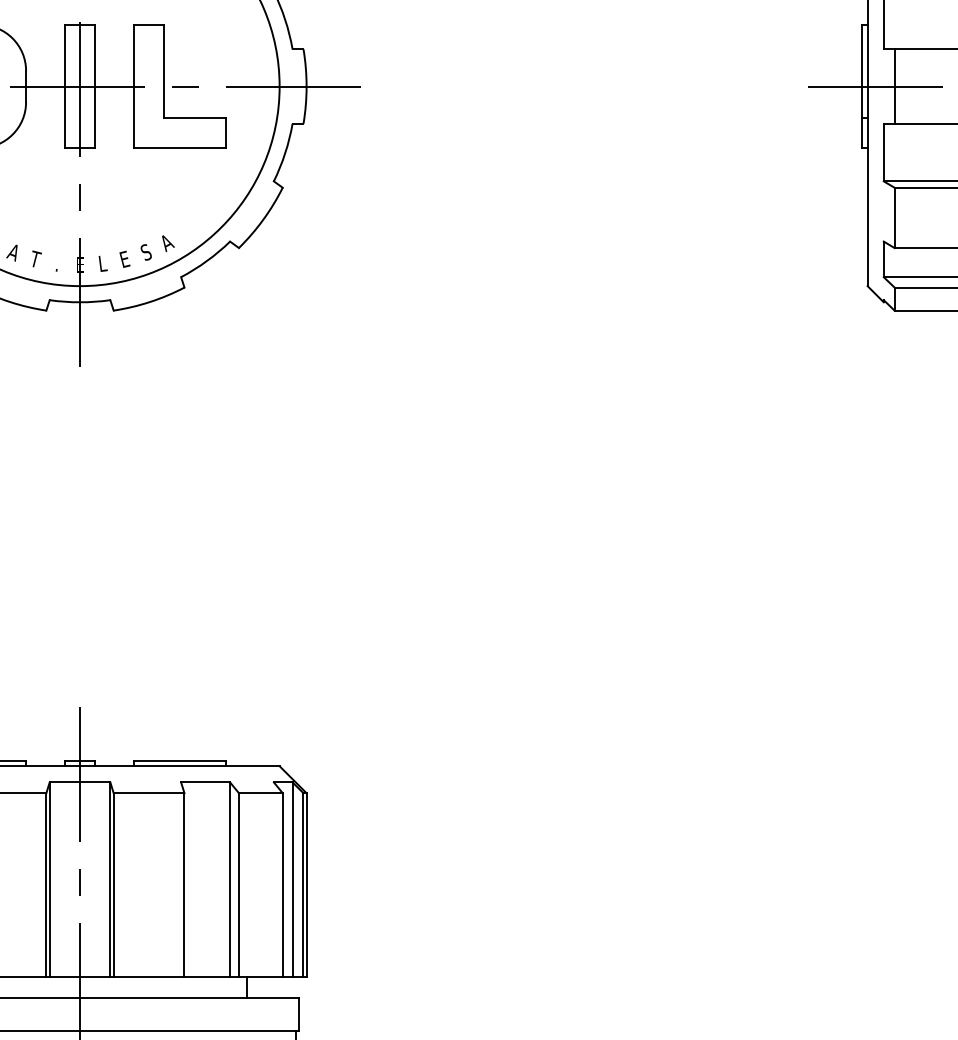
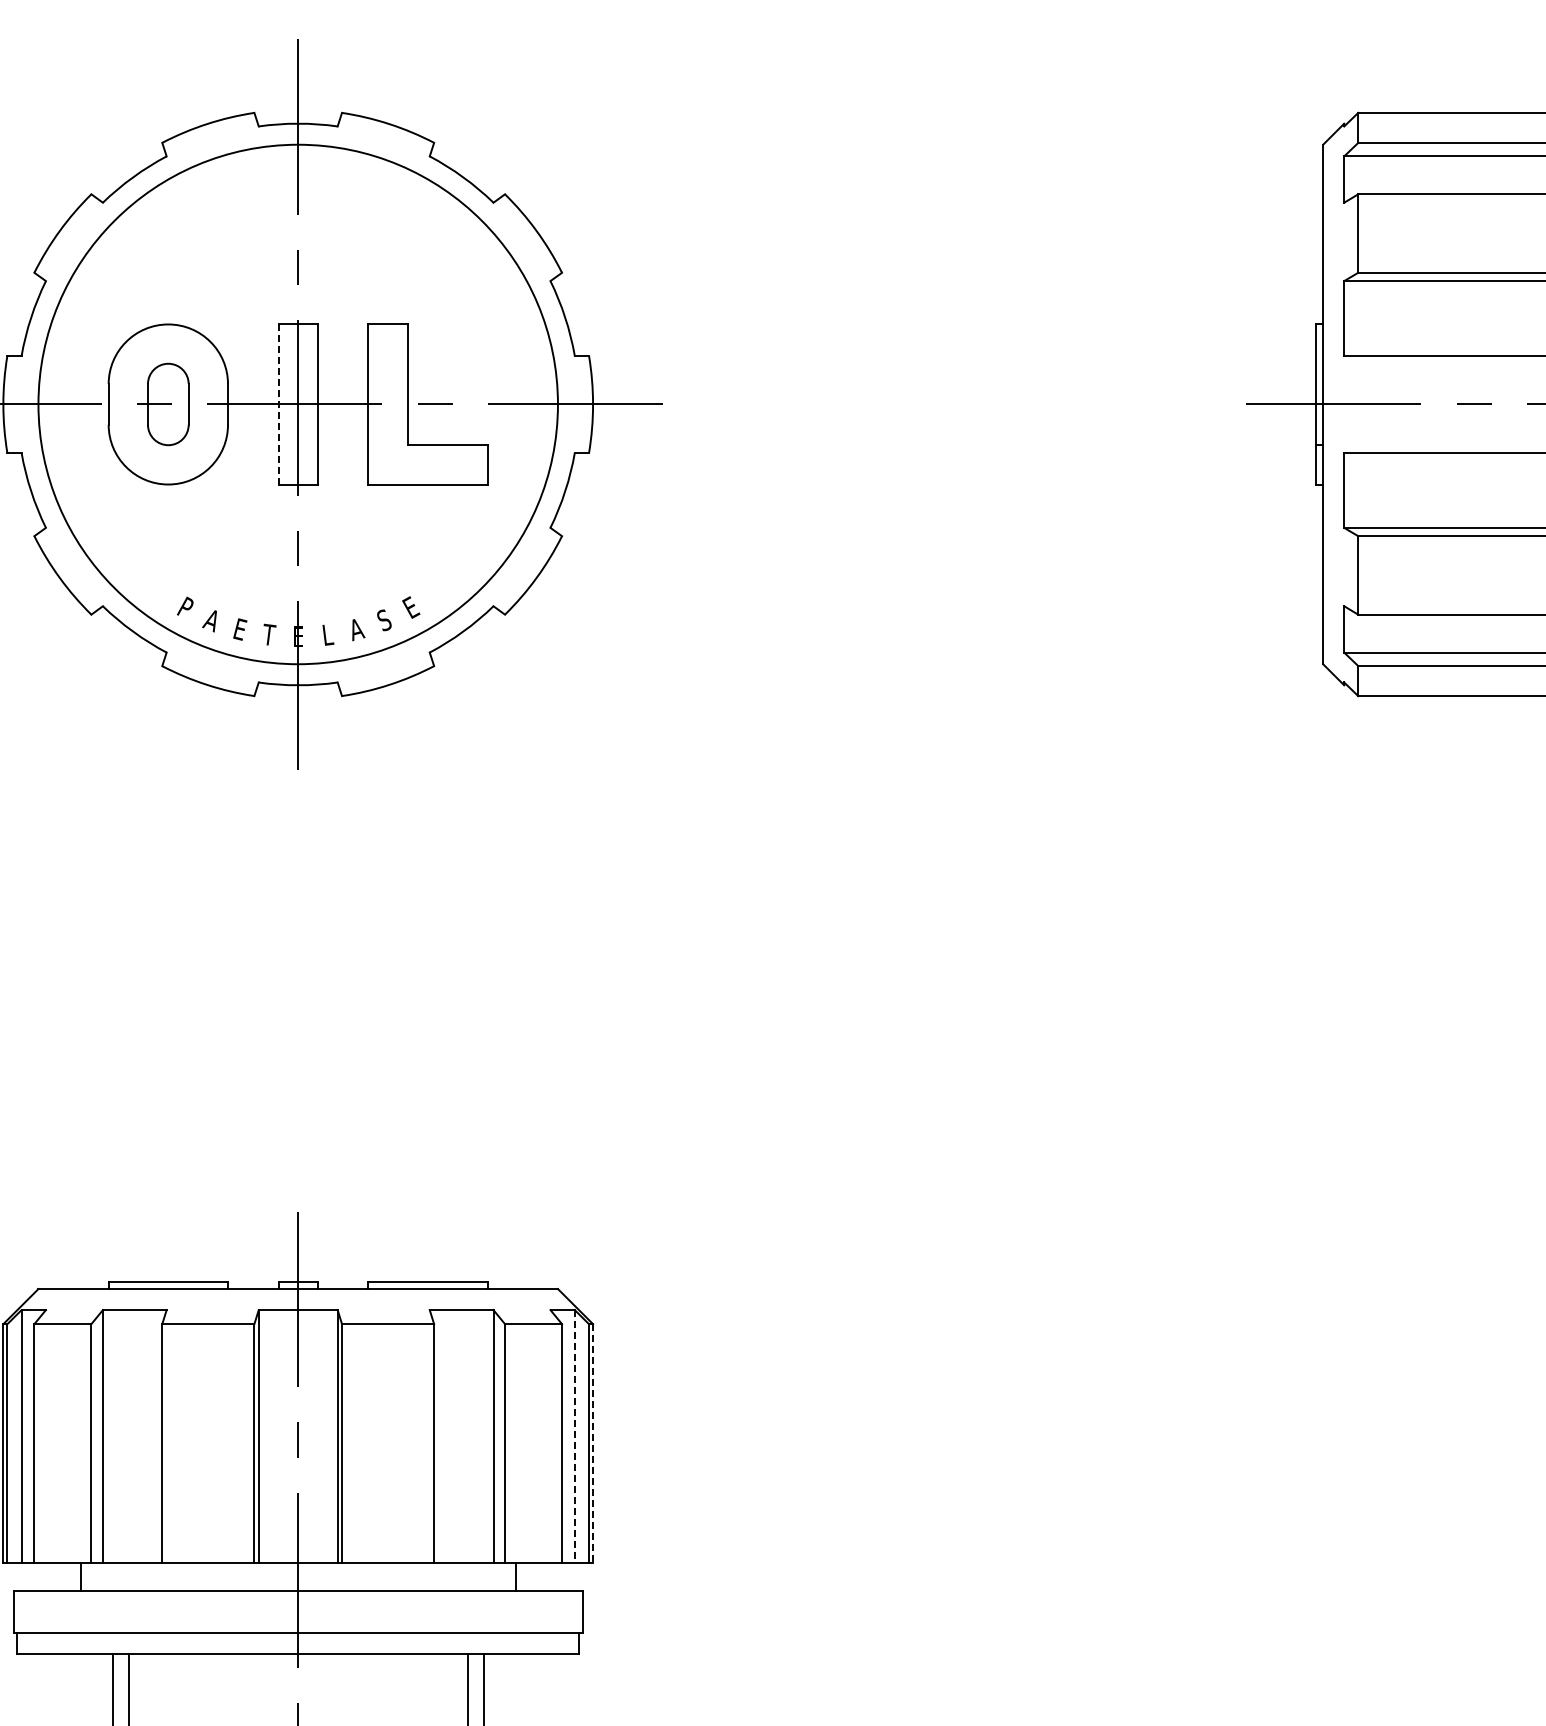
line: (64, 86) -> (278, 404), solid -> dashed
line: (894, 86) -> (1358, 404), removed
text: (167, 242) -> (411, 607), A -> E
text: (35, 258) -> (240, 628), T -> E
text: (125, 259) -> (357, 629), E -> A
text: (57, 261) -> (269, 632), . -> T
line: (292, 879) -> (574, 1436), solid -> dashed
line: (306, 884) -> (593, 1443), solid -> dashed

